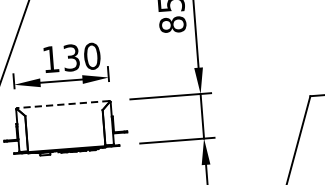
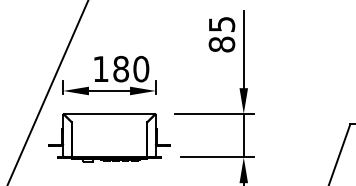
text: (72, 58) -> (121, 69), 130 -> 180
line: (63, 104) -> (109, 113), dashed -> solid

